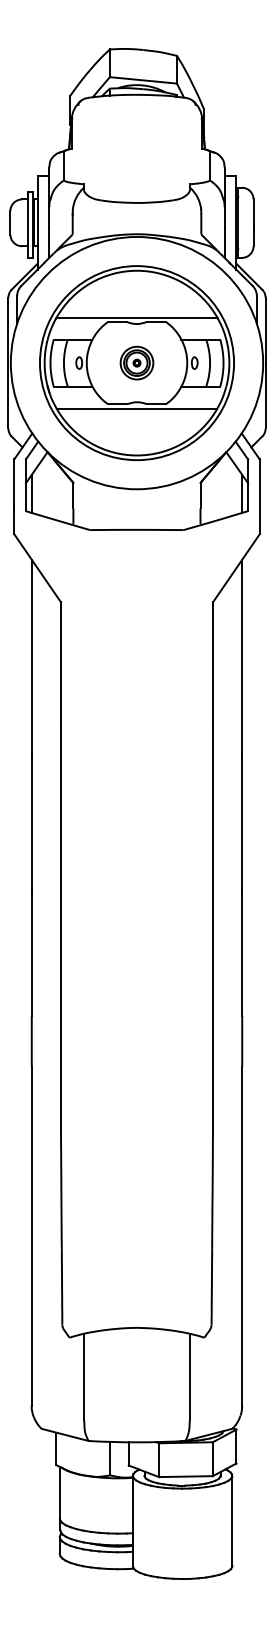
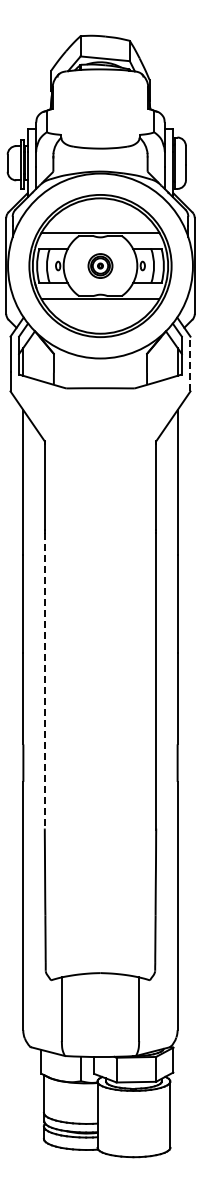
line: (259, 496) -> (190, 363), solid -> dashed
line: (60, 931) -> (44, 682), solid -> dashed

